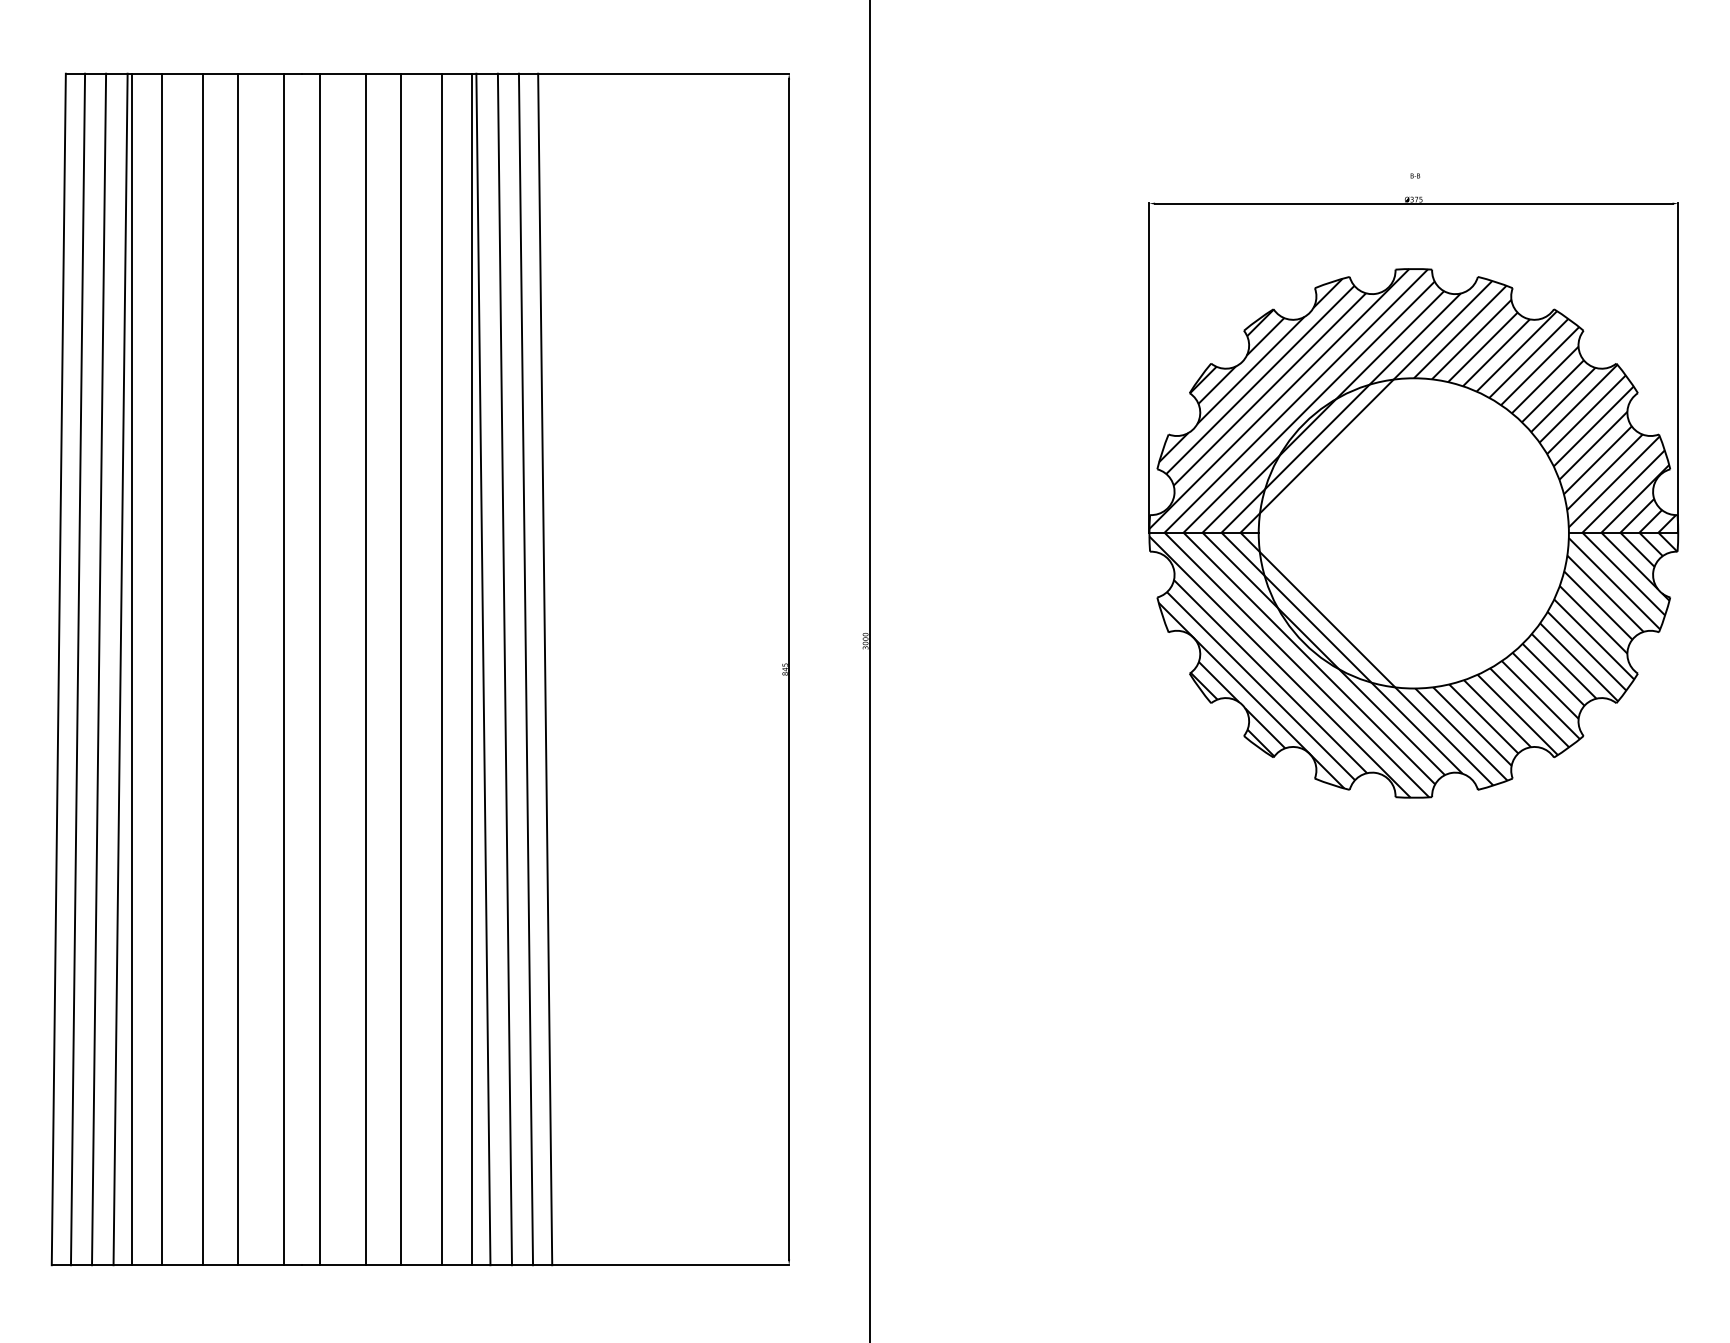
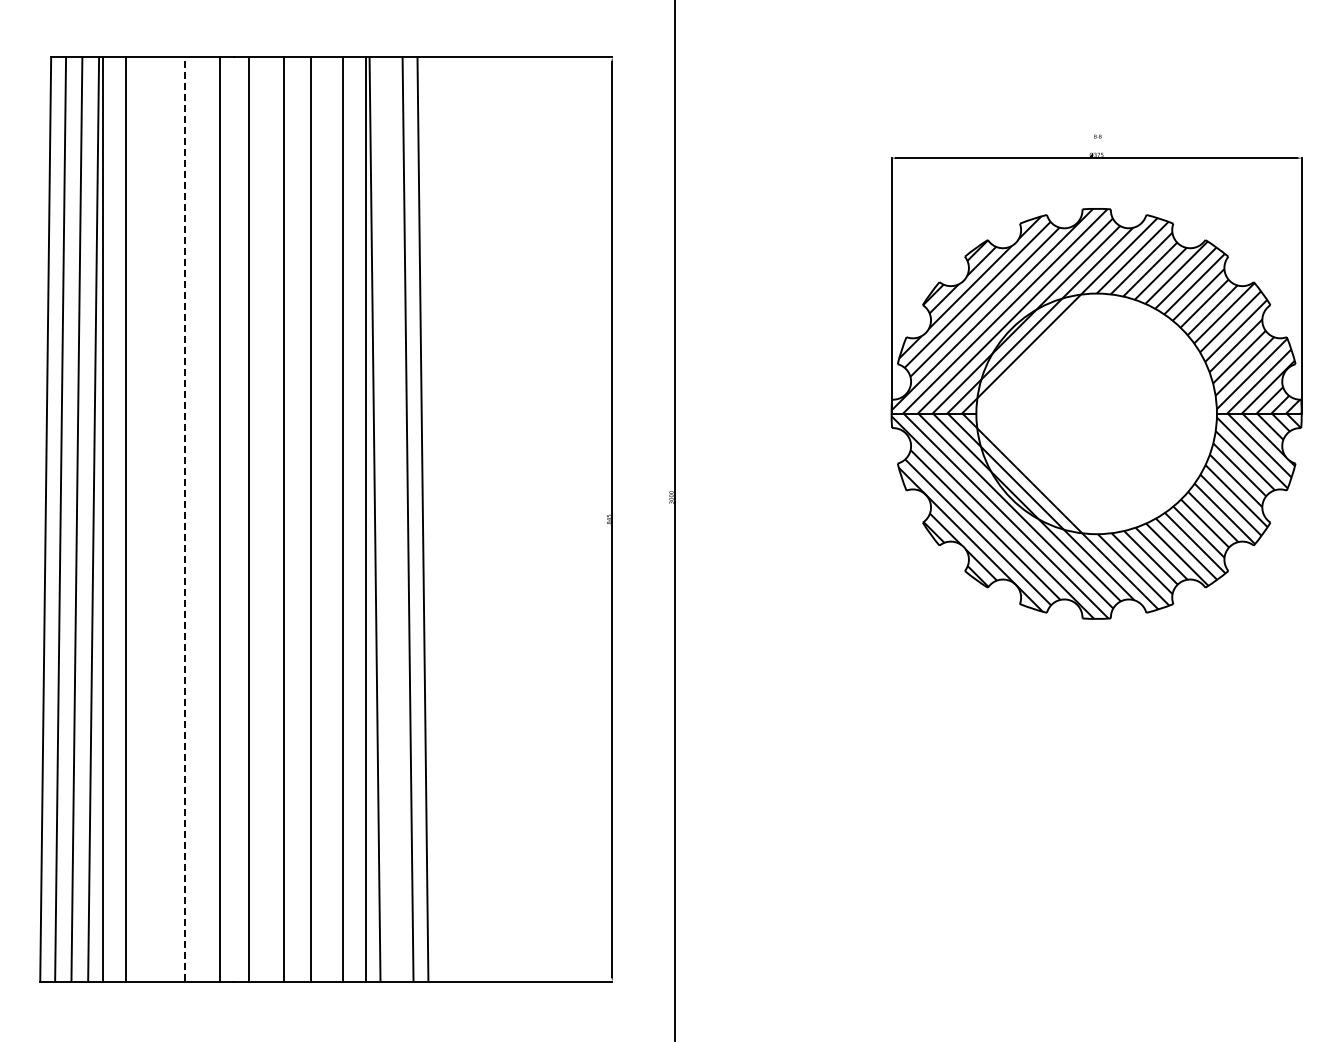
line: (237, 668) -> (184, 518), solid -> dashed
line: (202, 669) -> (157, 519), removed
line: (504, 669) -> (391, 519), removed

